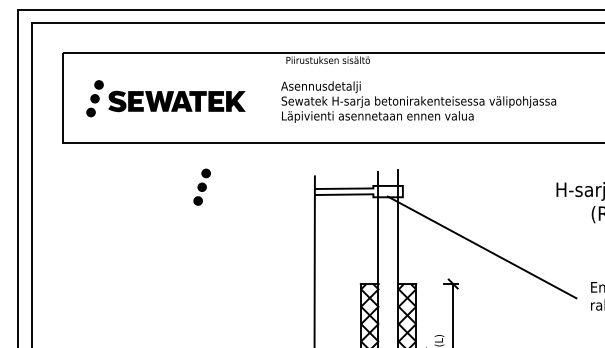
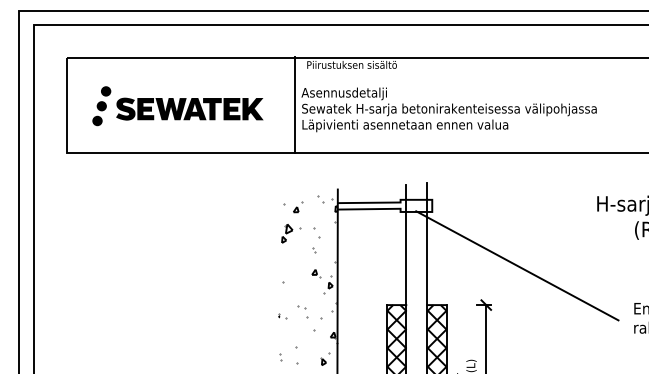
line: (274, 98) -> (294, 105), added
part: (201, 187) -> (216, 201), removed
hatch: (286, 261) -> (307, 280), added

